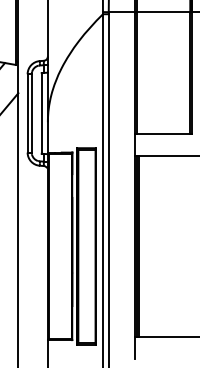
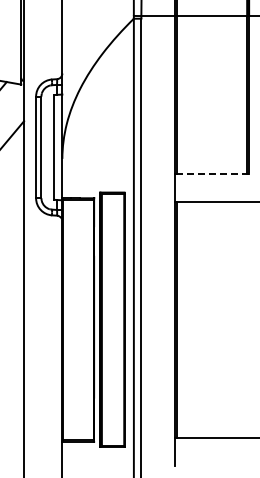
line: (163, 133) -> (212, 173), solid -> dashed
line: (138, 246) -> (180, 319), removed

